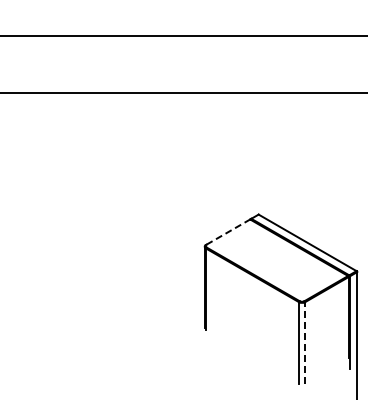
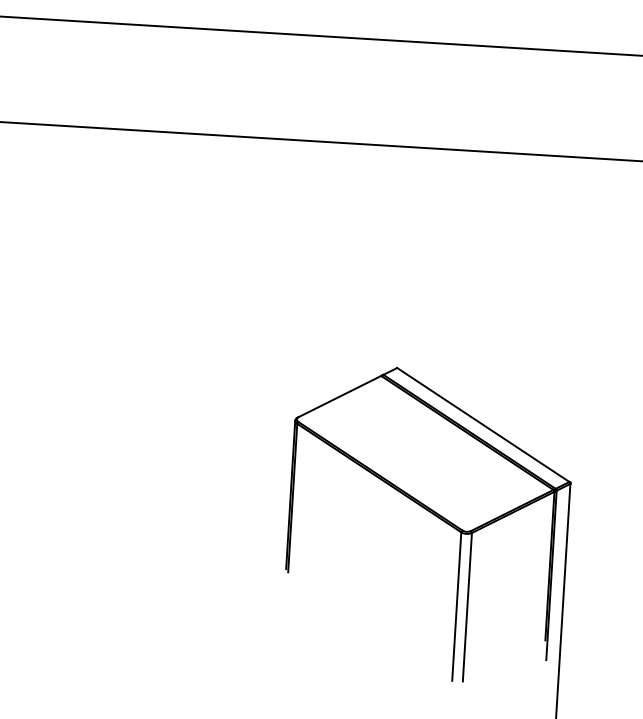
line: (228, 231) -> (340, 395), dashed -> solid
line: (304, 342) -> (466, 606), dashed -> solid

